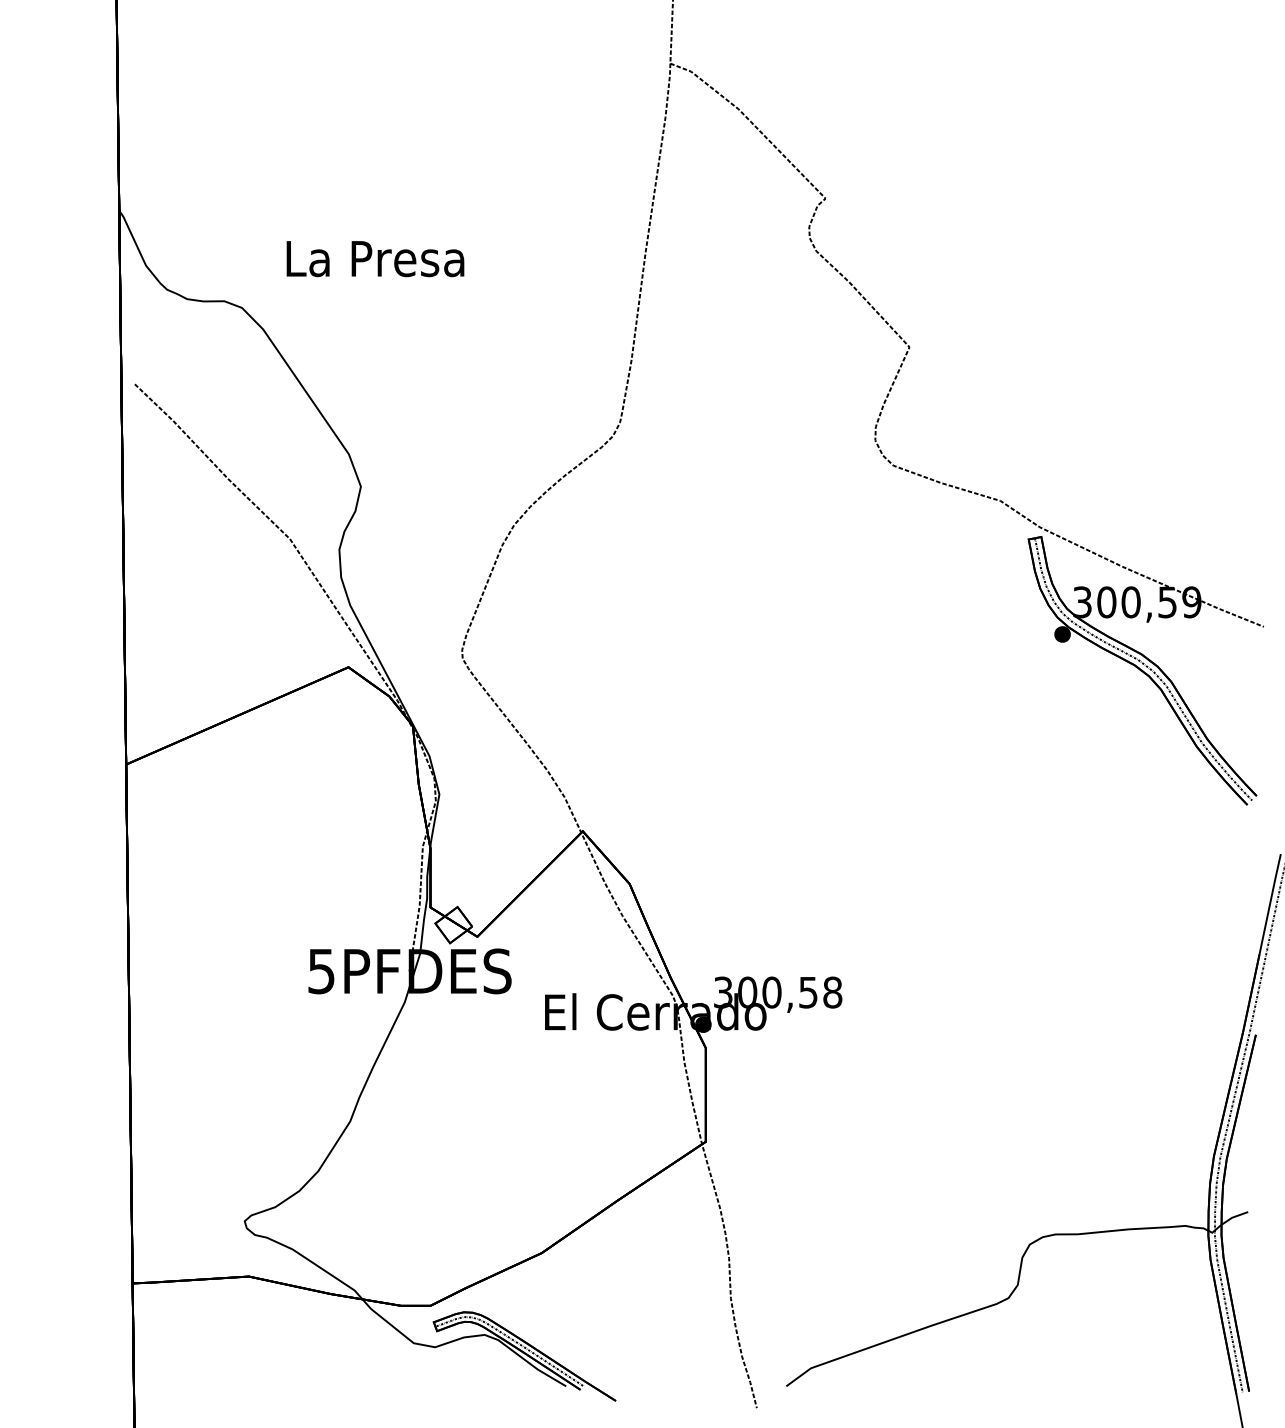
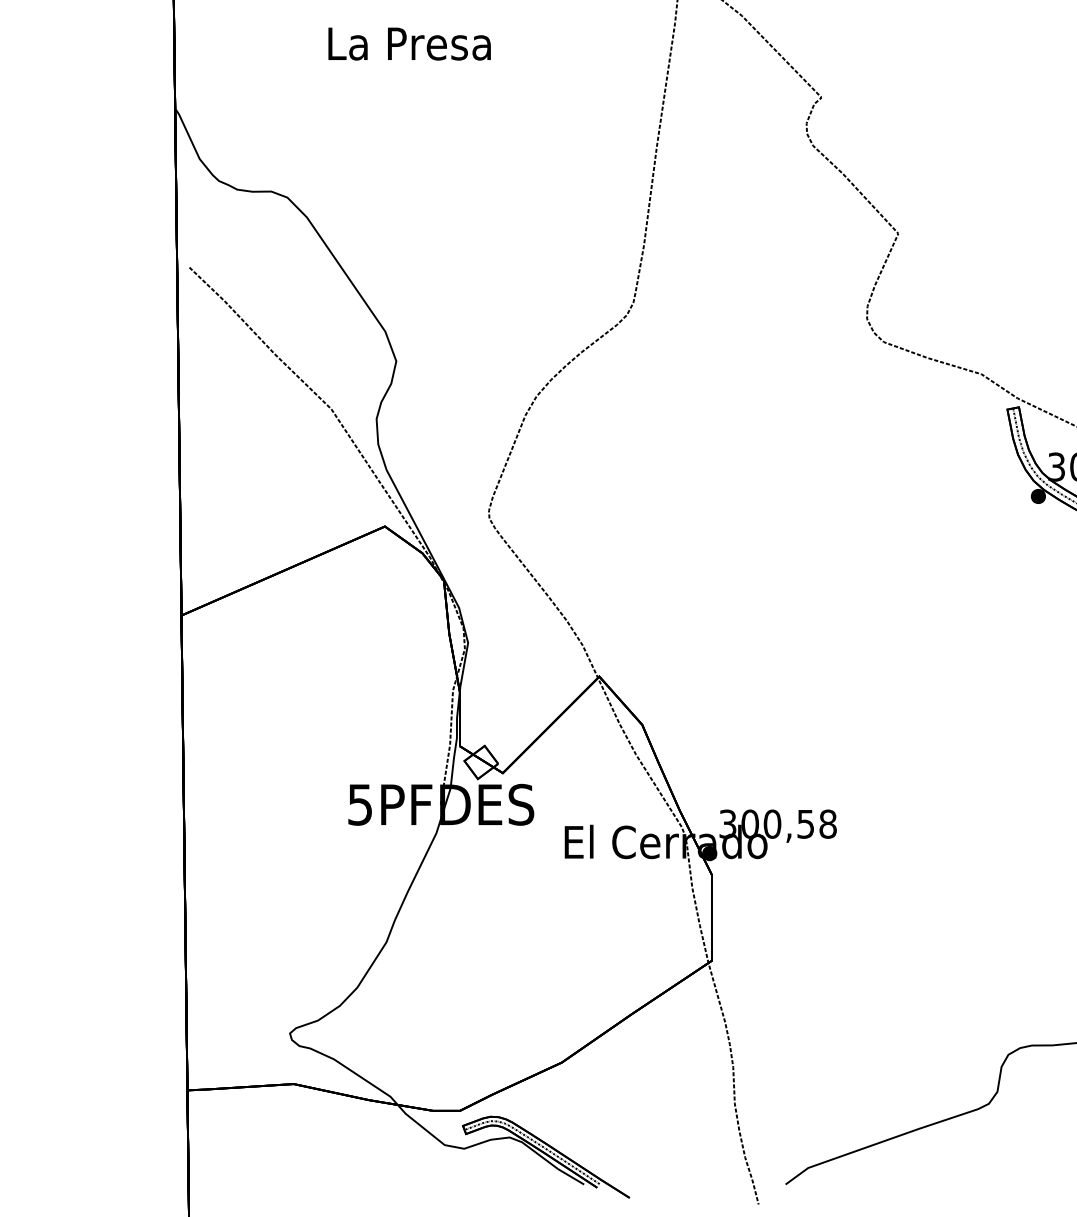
text: (375, 259) -> (409, 44), moved

